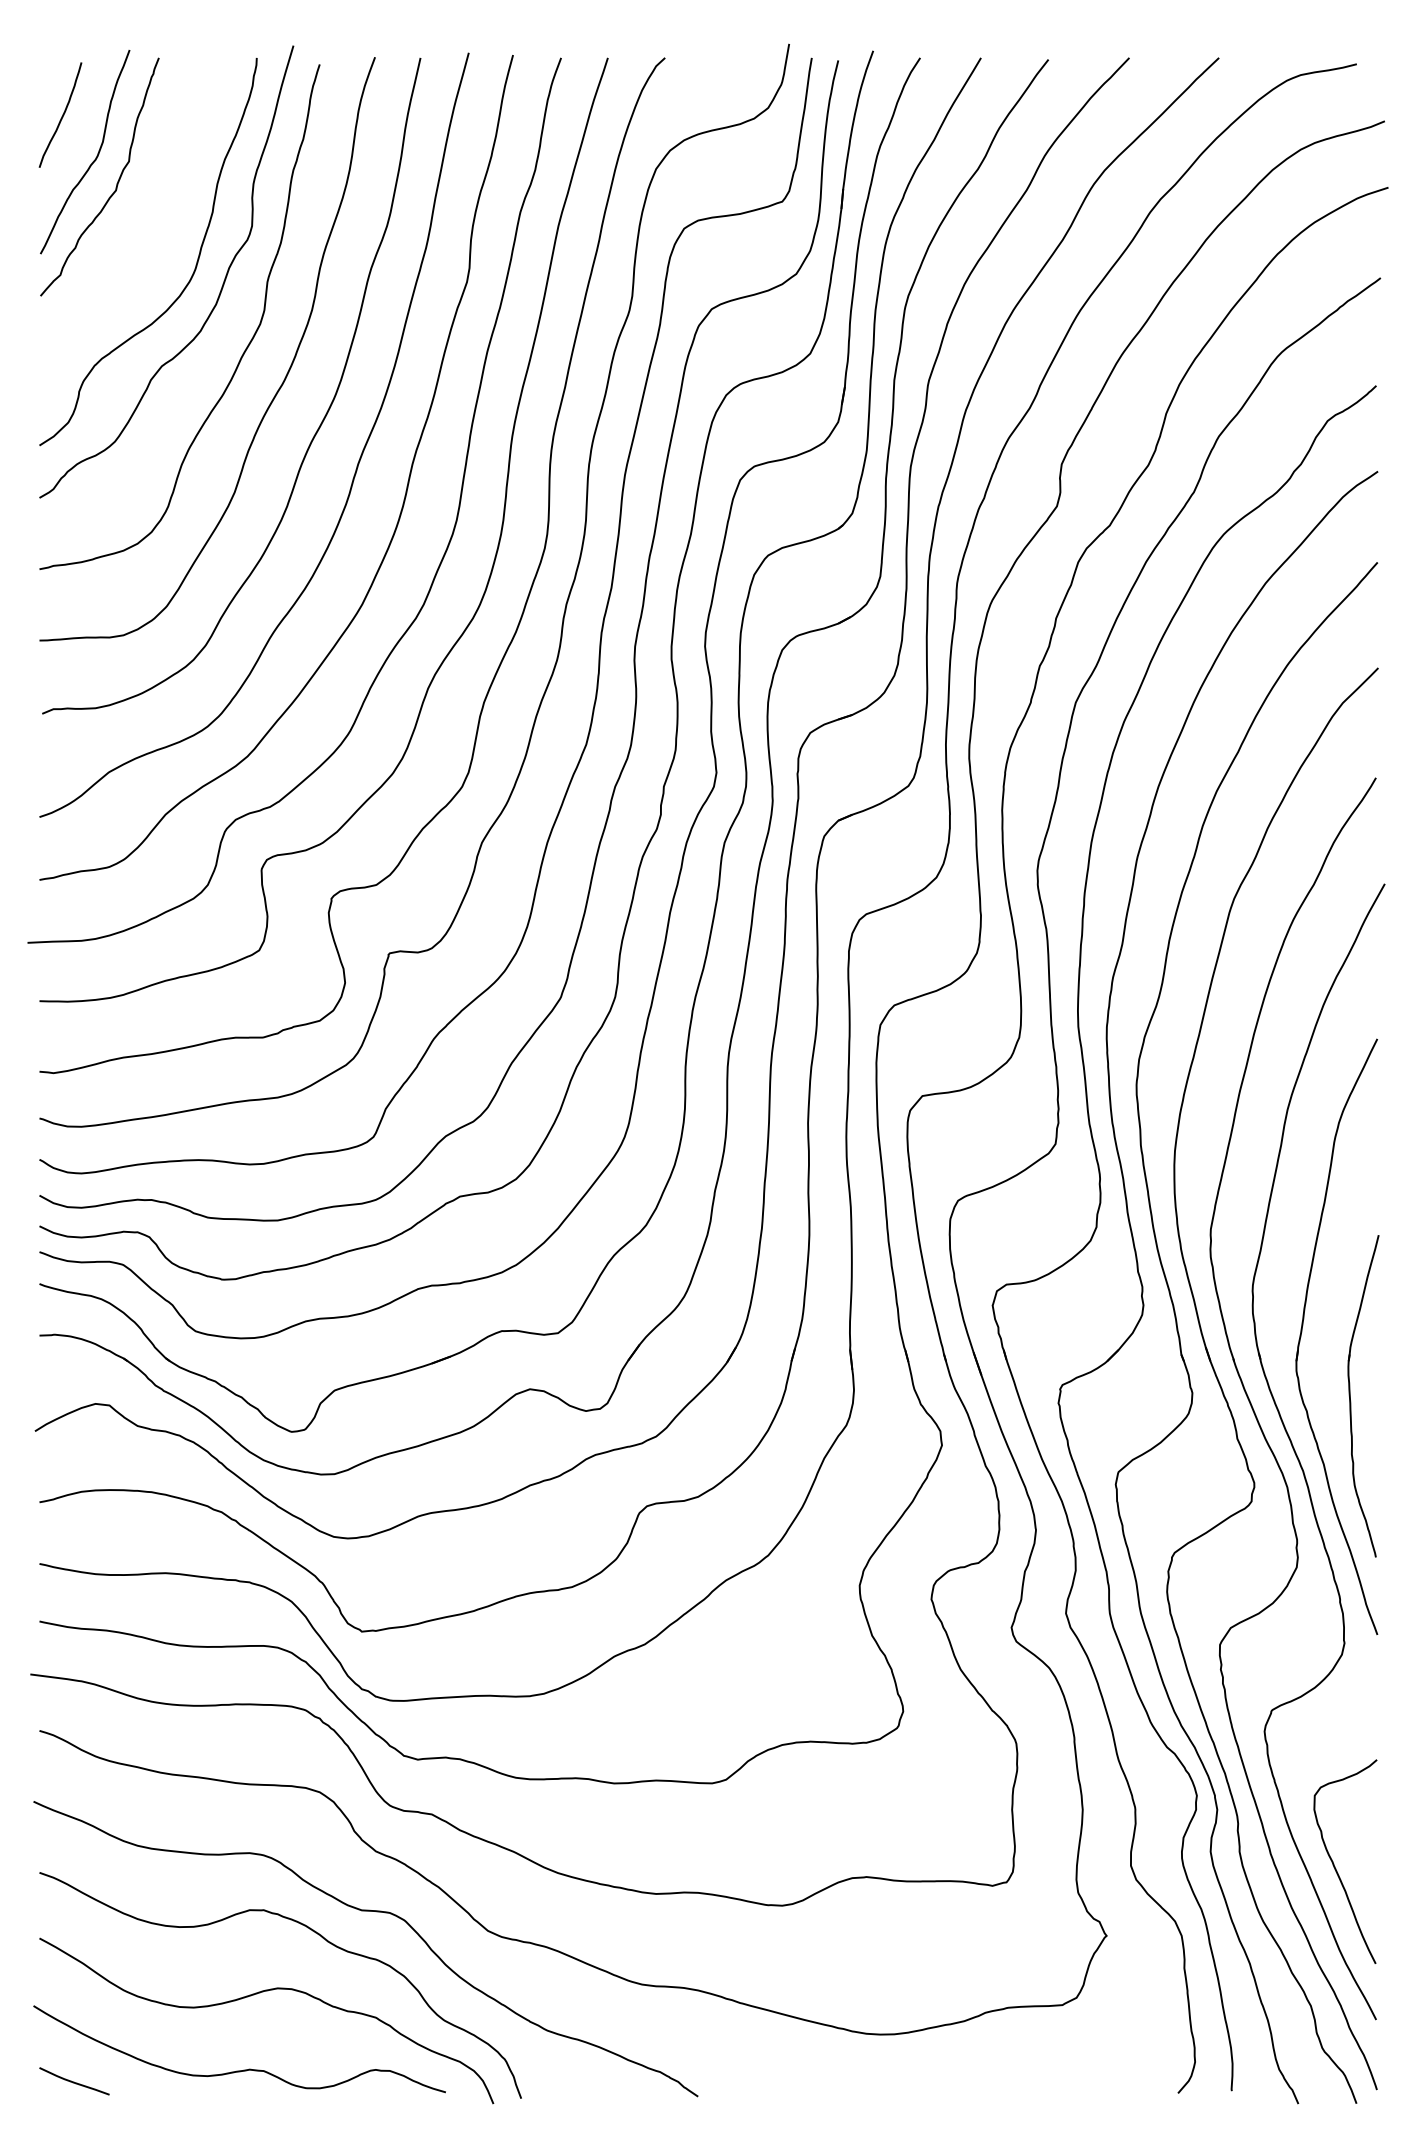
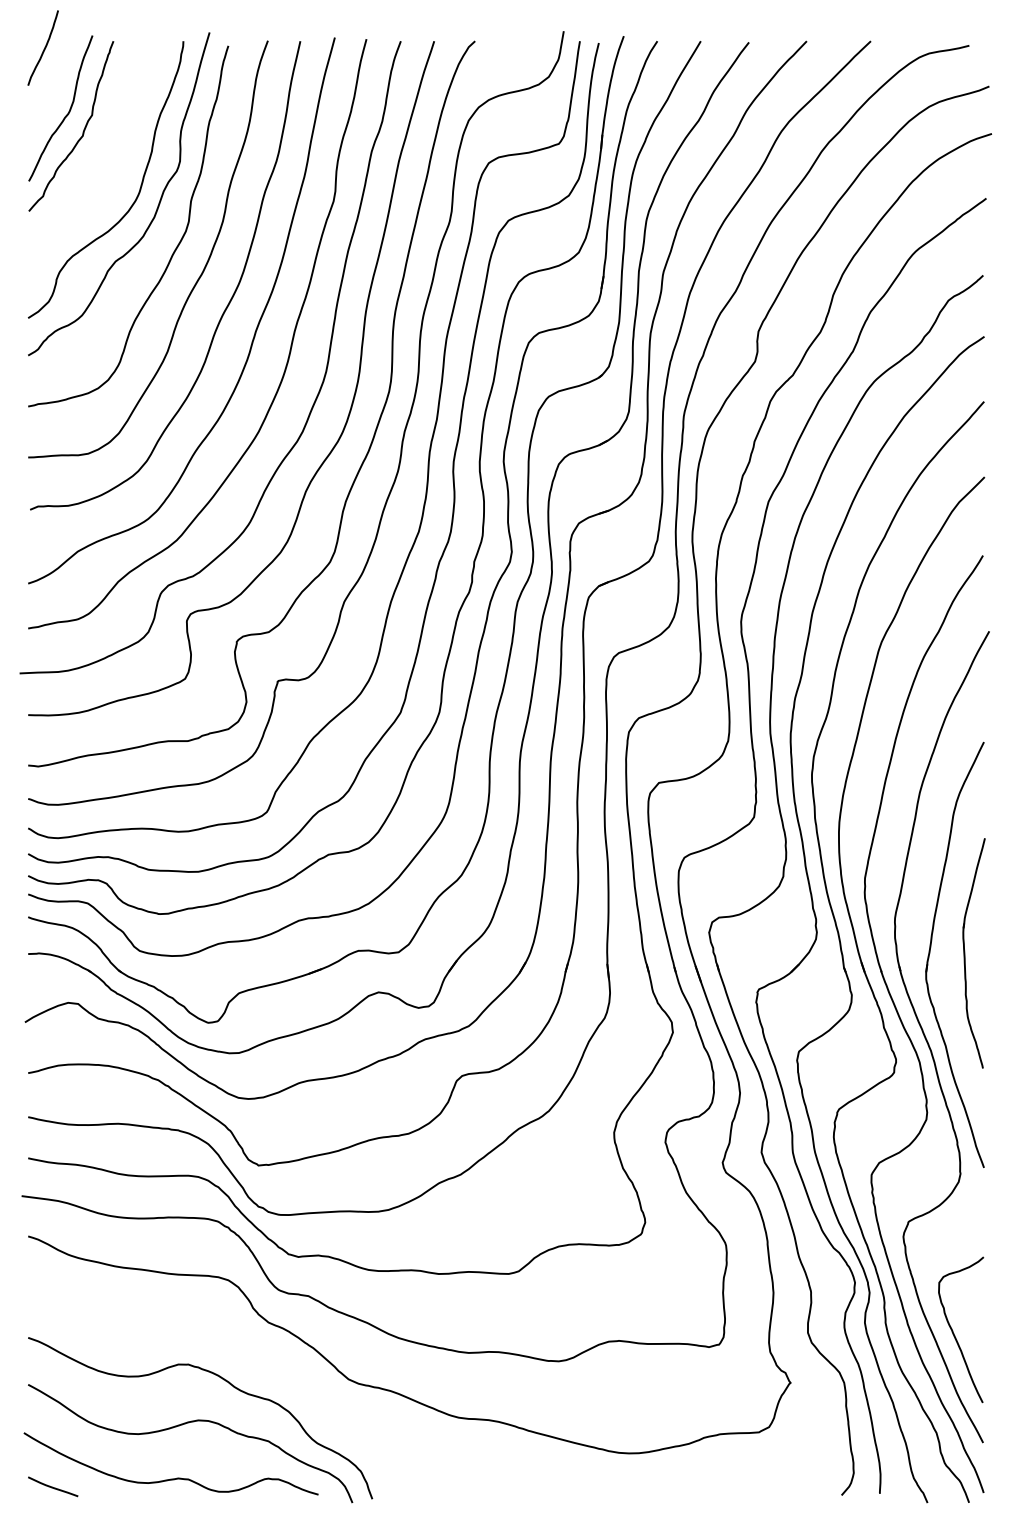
curve: (62, 114) -> (44, 47), moved
part: (1351, 1396) -> (965, 953), moved
curve: (374, 1912) -> (267, 1366), removed

